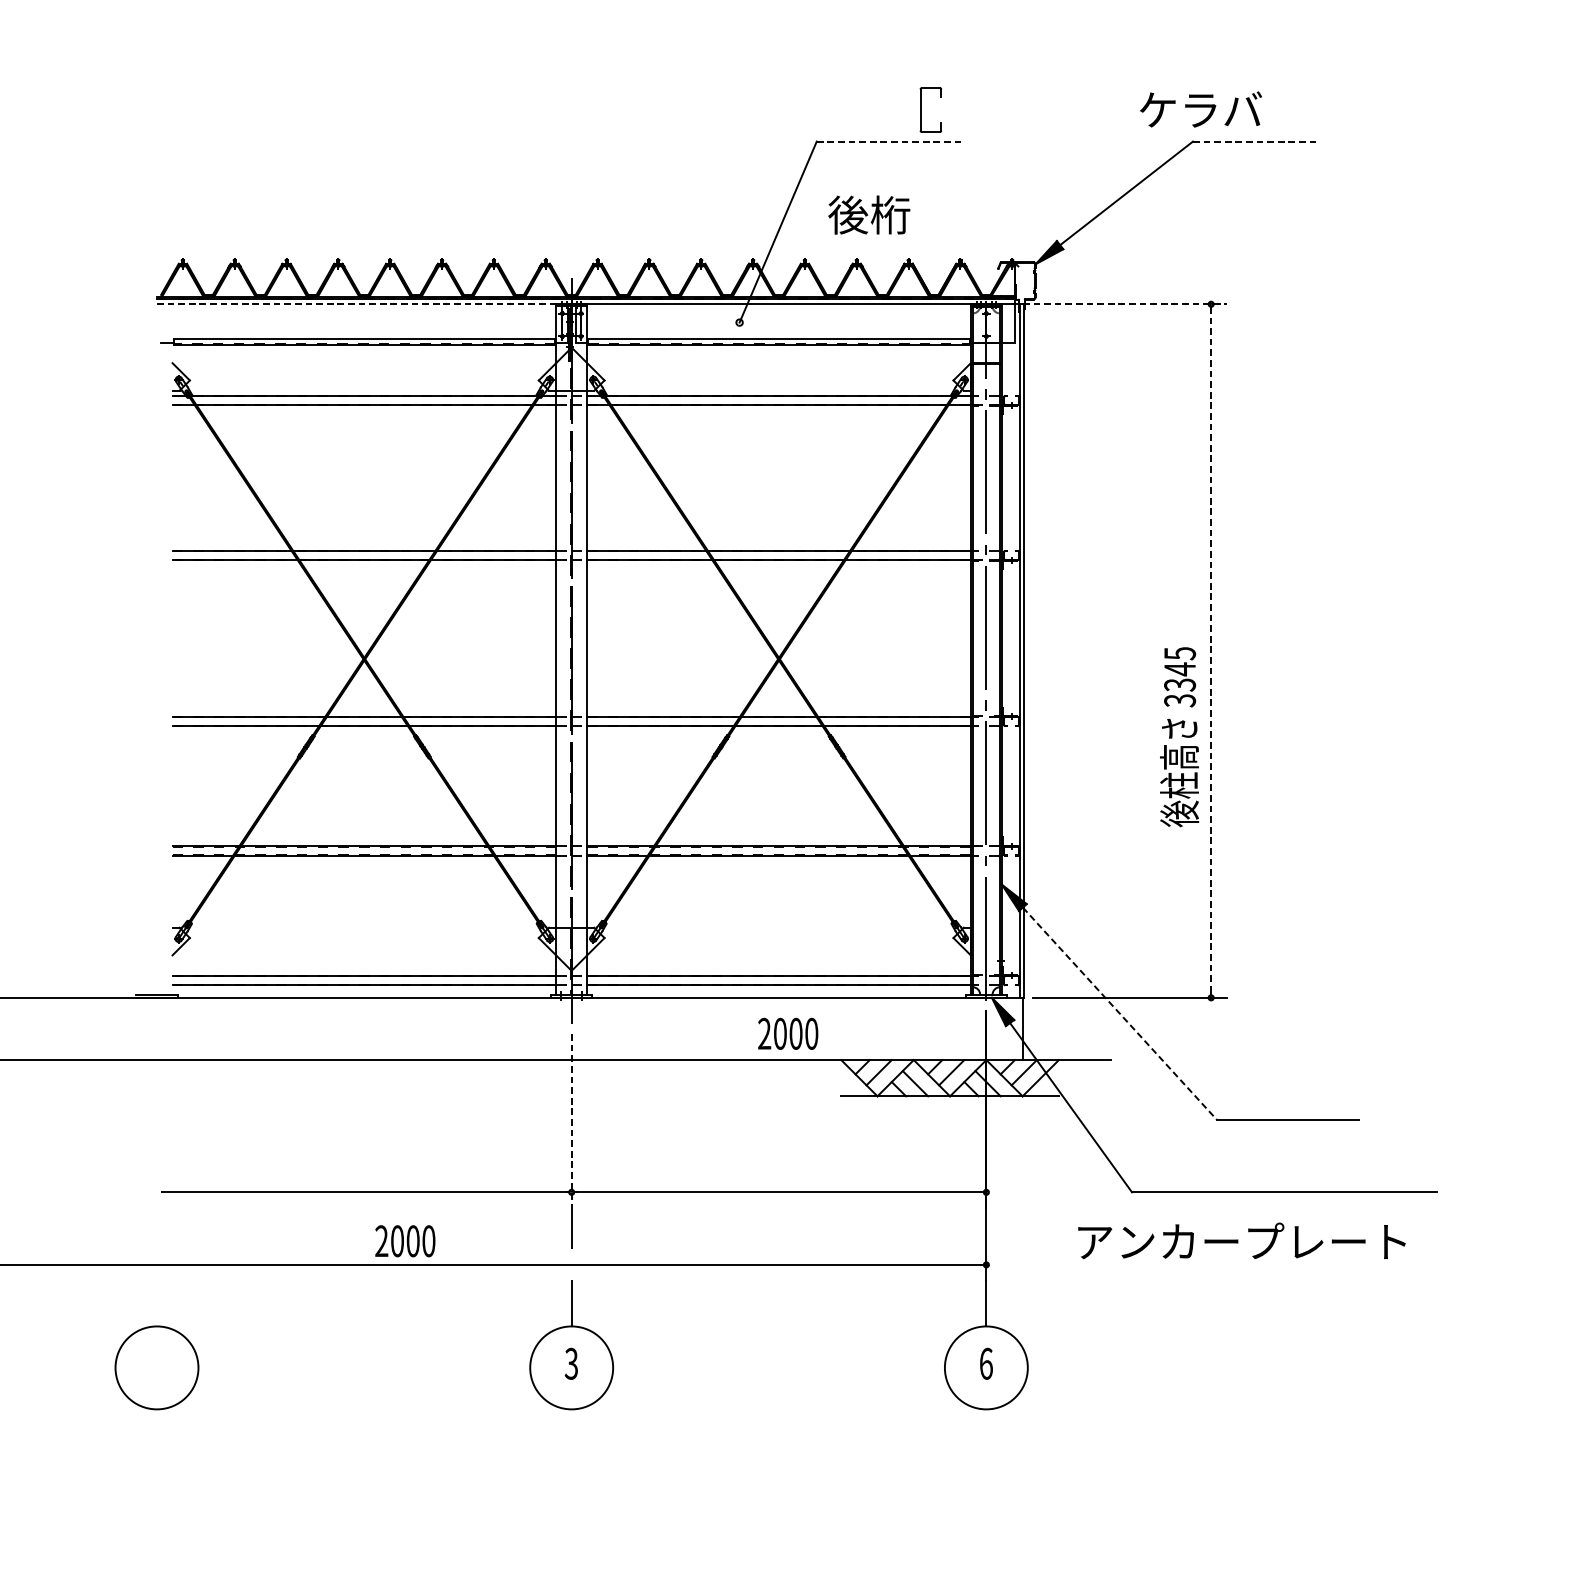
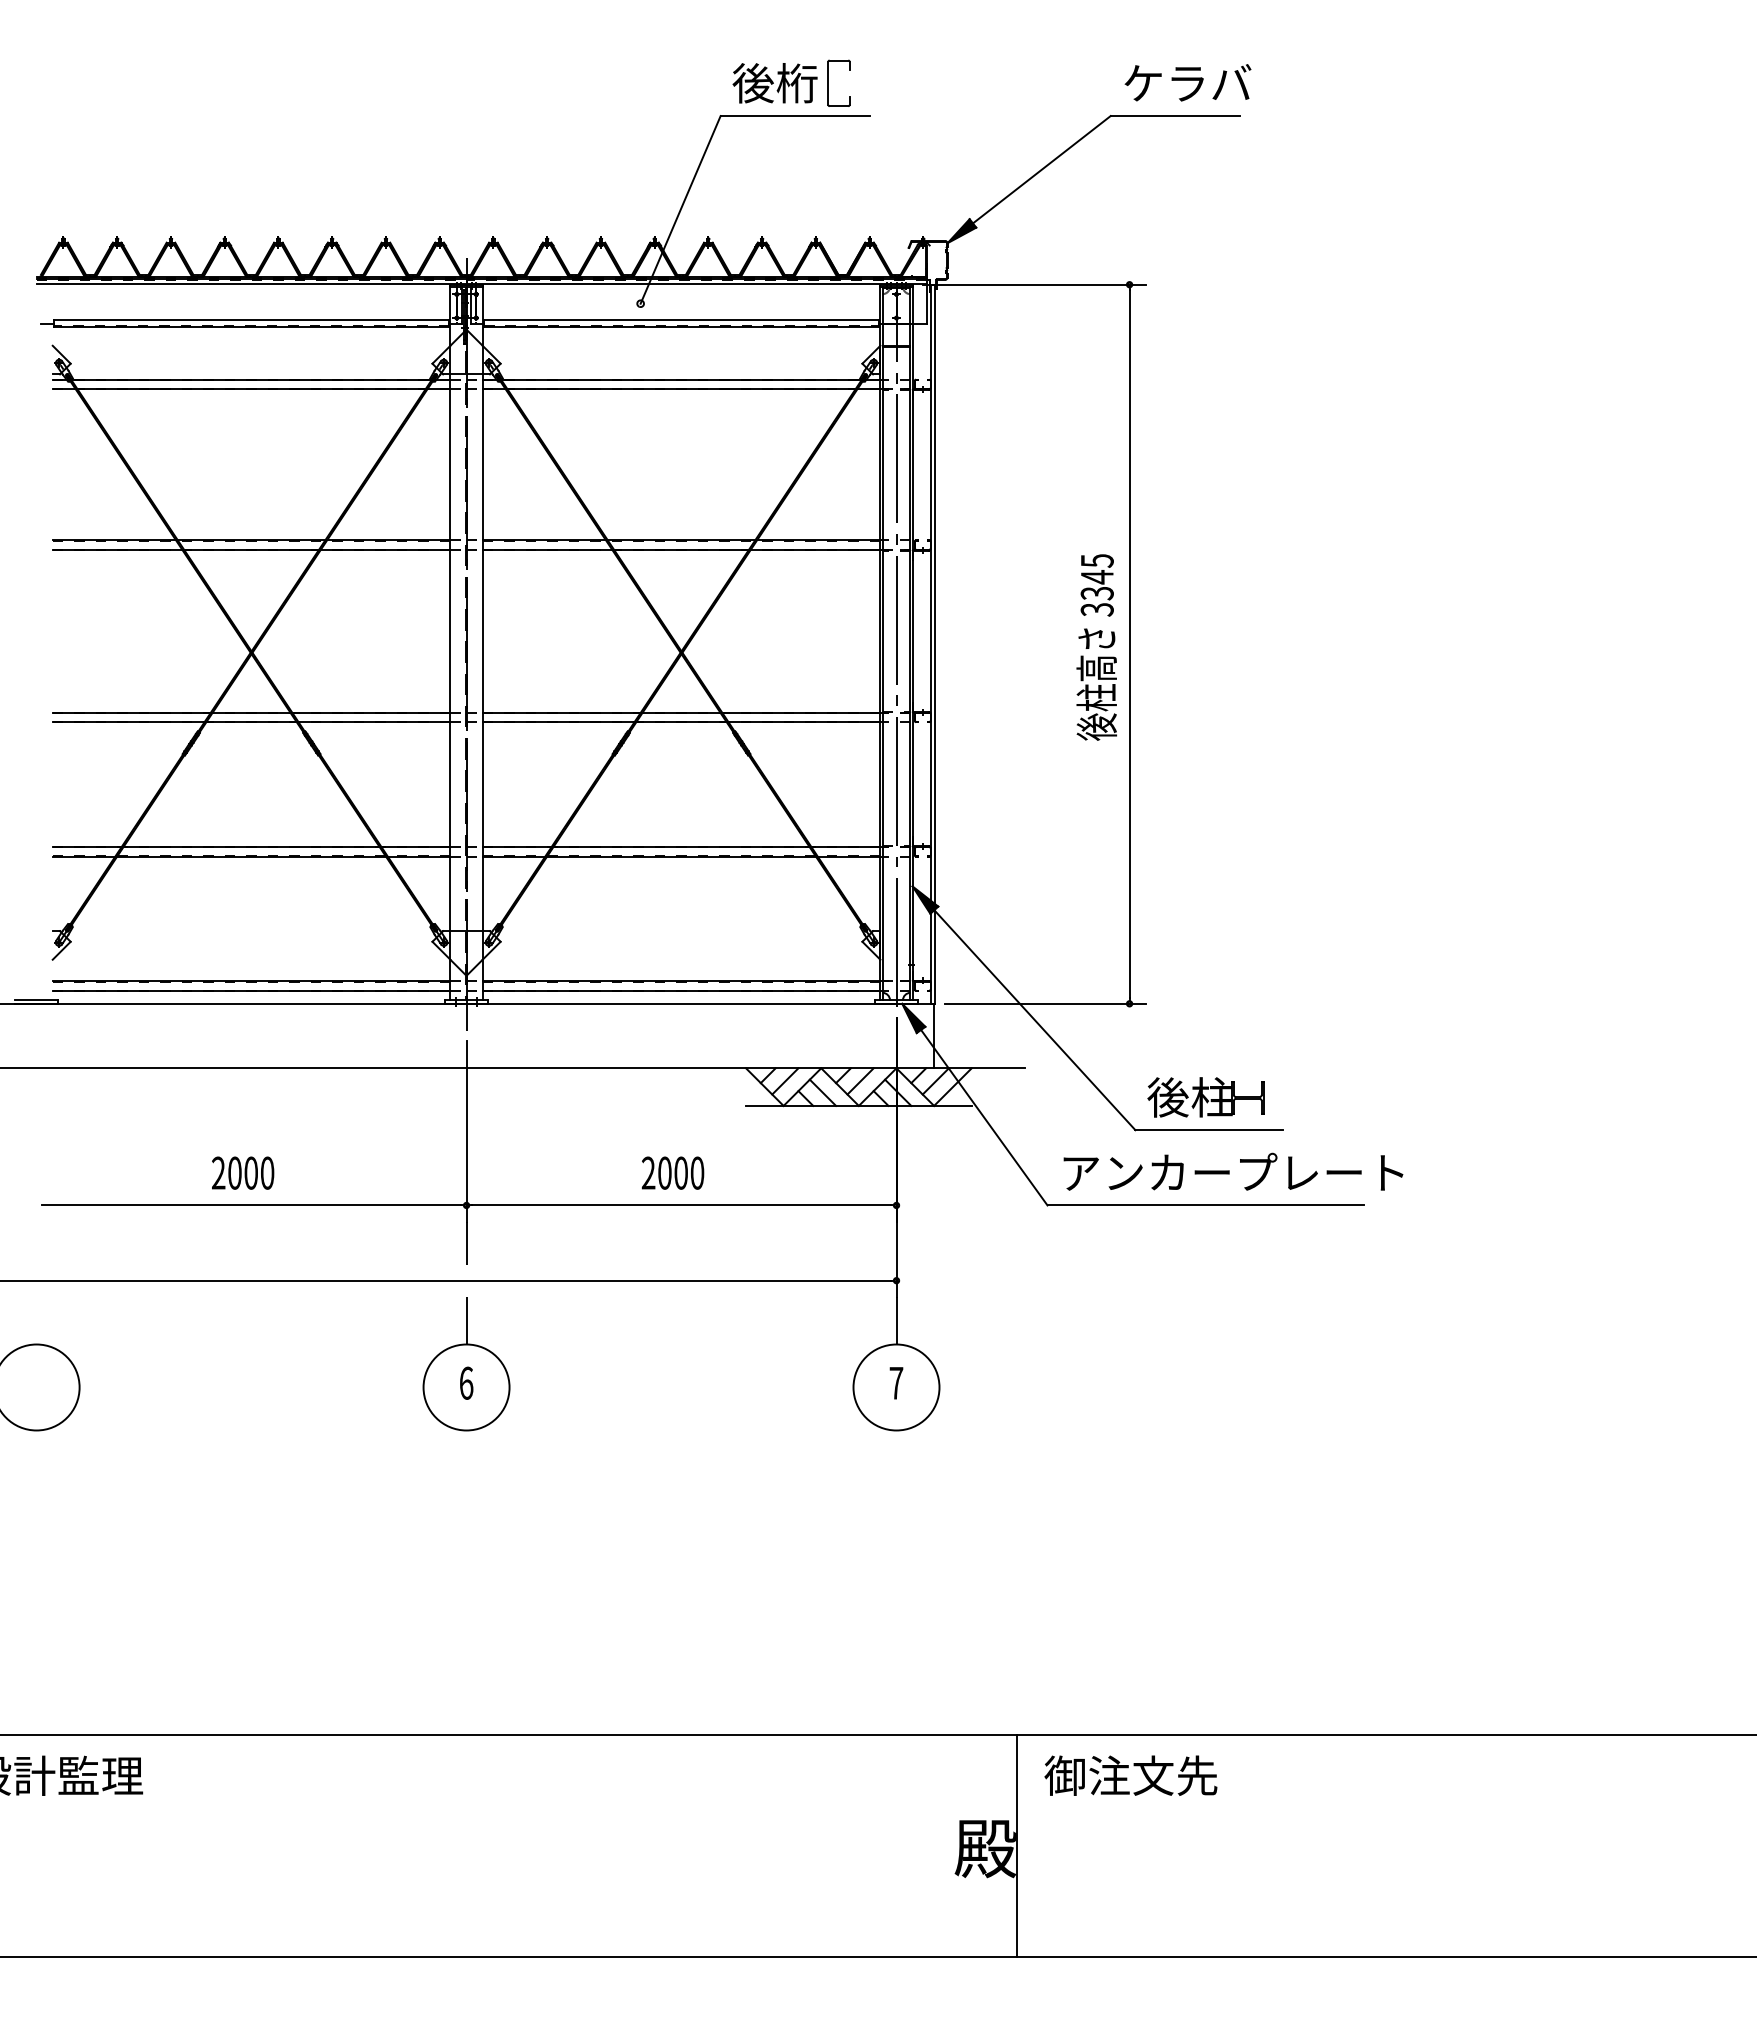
text: (1200, 109) -> (1187, 82), moved
line: (888, 142) -> (795, 116), dashed -> solid
line: (1255, 142) -> (1175, 116), dashed -> solid
text: (868, 215) -> (774, 83), moved
line: (364, 304) -> (251, 284), dashed -> solid
line: (1120, 304) -> (1035, 284), dashed -> solid
line: (1211, 650) -> (1129, 643), dashed -> solid
text: (1179, 737) -> (1096, 647), moved
line: (1120, 1013) -> (1035, 1020), dashed -> solid
text: (787, 1033) -> (672, 1172), moved
part: (1284, 1088) -> (1205, 1097), added
line: (571, 1121) -> (466, 1132), dashed -> solid
text: (405, 1240) -> (243, 1172), moved
text: (1241, 1240) -> (1233, 1171), moved
text: (571, 1363) -> (466, 1382), 3 -> 6
text: (986, 1363) -> (896, 1382), 6 -> 7

